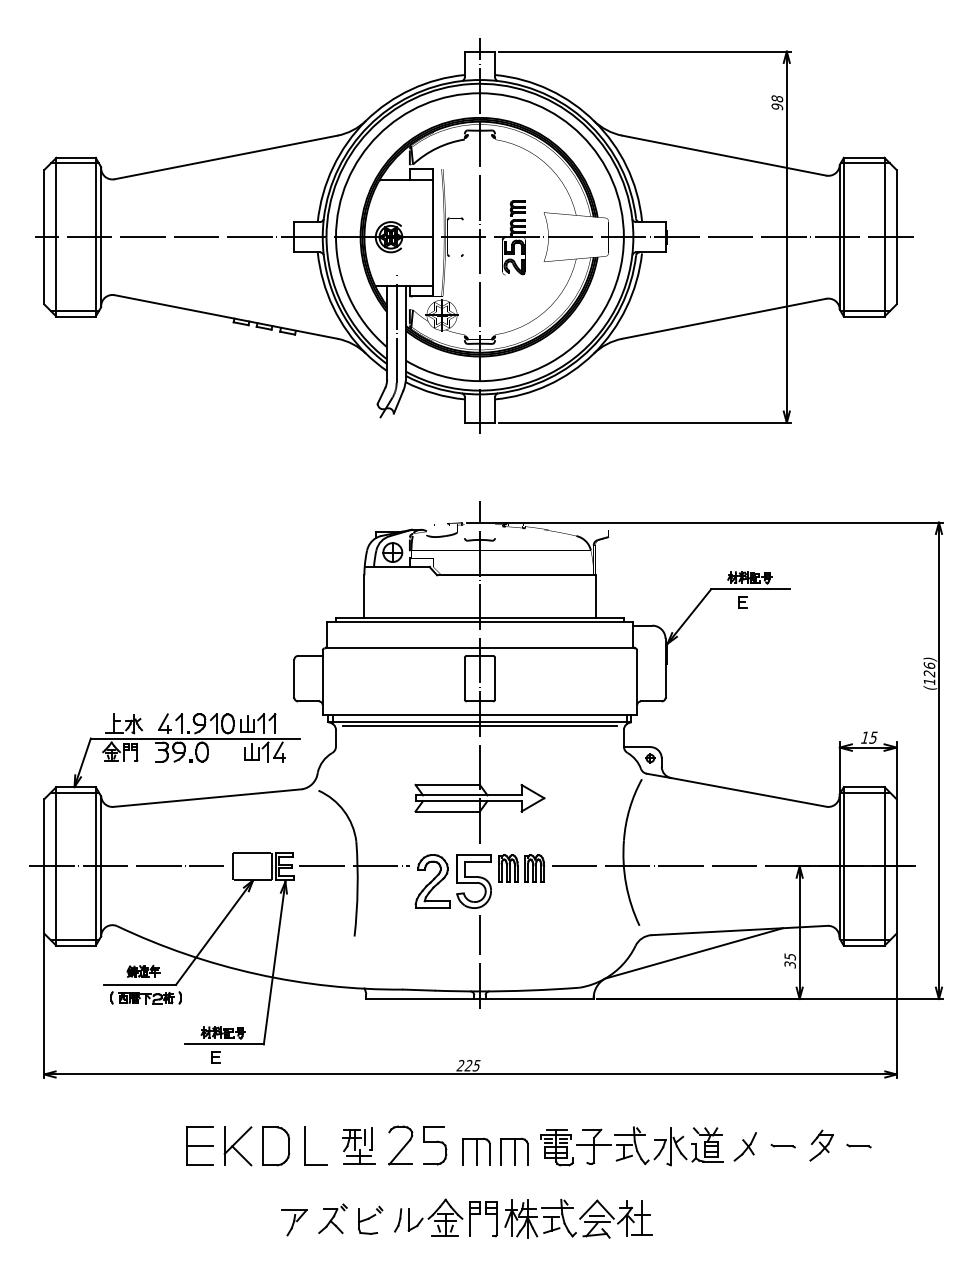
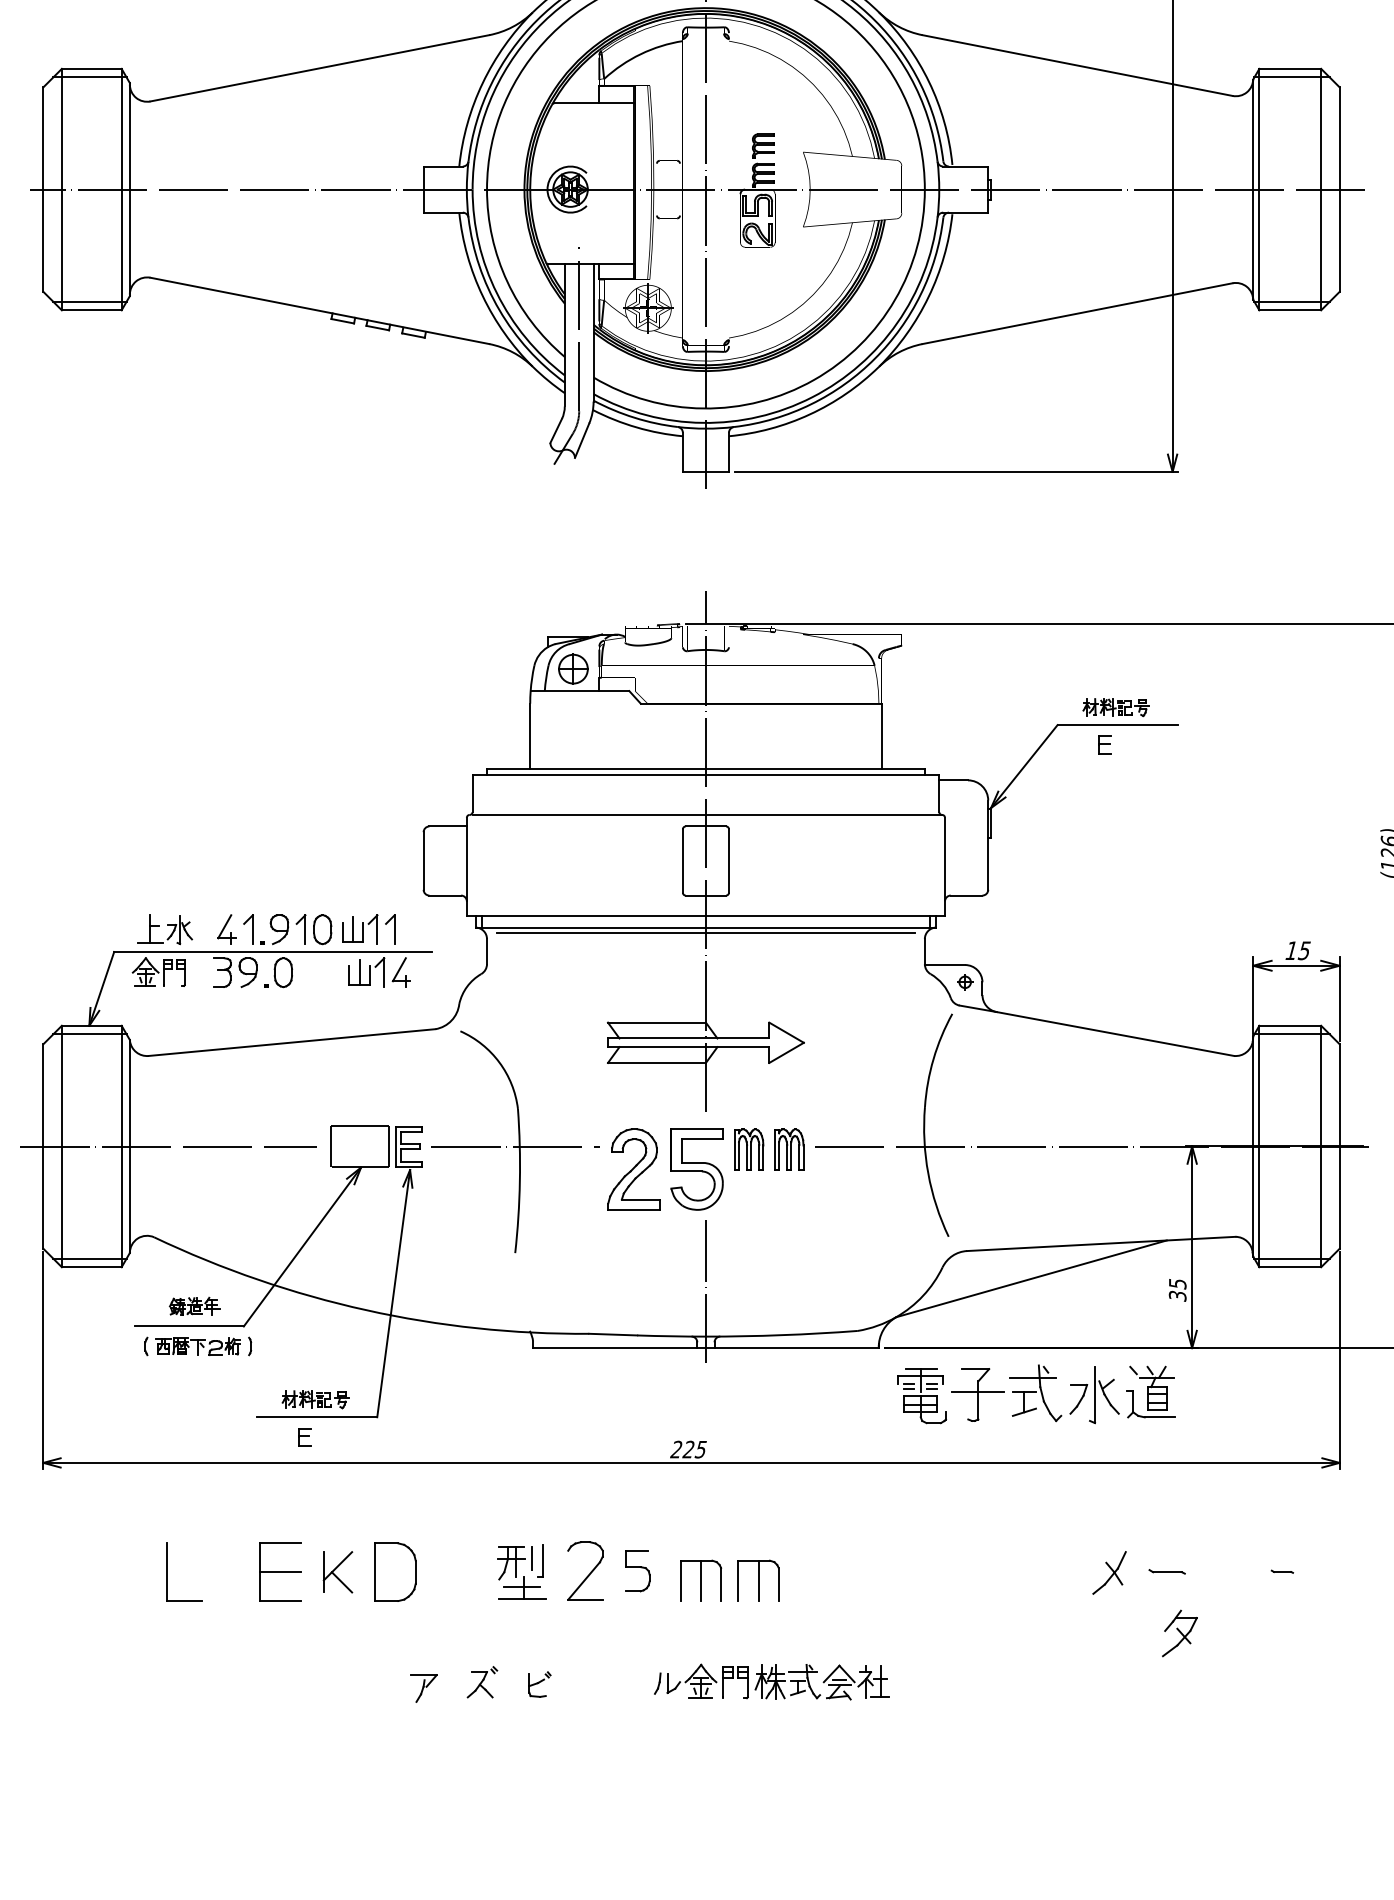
part: (305, 1145) -> (168, 1570), moved
part: (435, 1145) -> (638, 1570), size x0.7
part: (821, 1145) -> (1179, 1633), moved
part: (858, 1145) -> (1281, 1570), size x0.6
part: (237, 1146) -> (337, 1572), size x0.7
part: (631, 1146) -> (1035, 1394), moved
part: (332, 1218) -> (481, 1681), size x0.7
part: (523, 1218) -> (772, 1681), size x0.6
part: (370, 1219) -> (539, 1683), size x0.6
part: (294, 1222) -> (423, 1688), size x0.7

